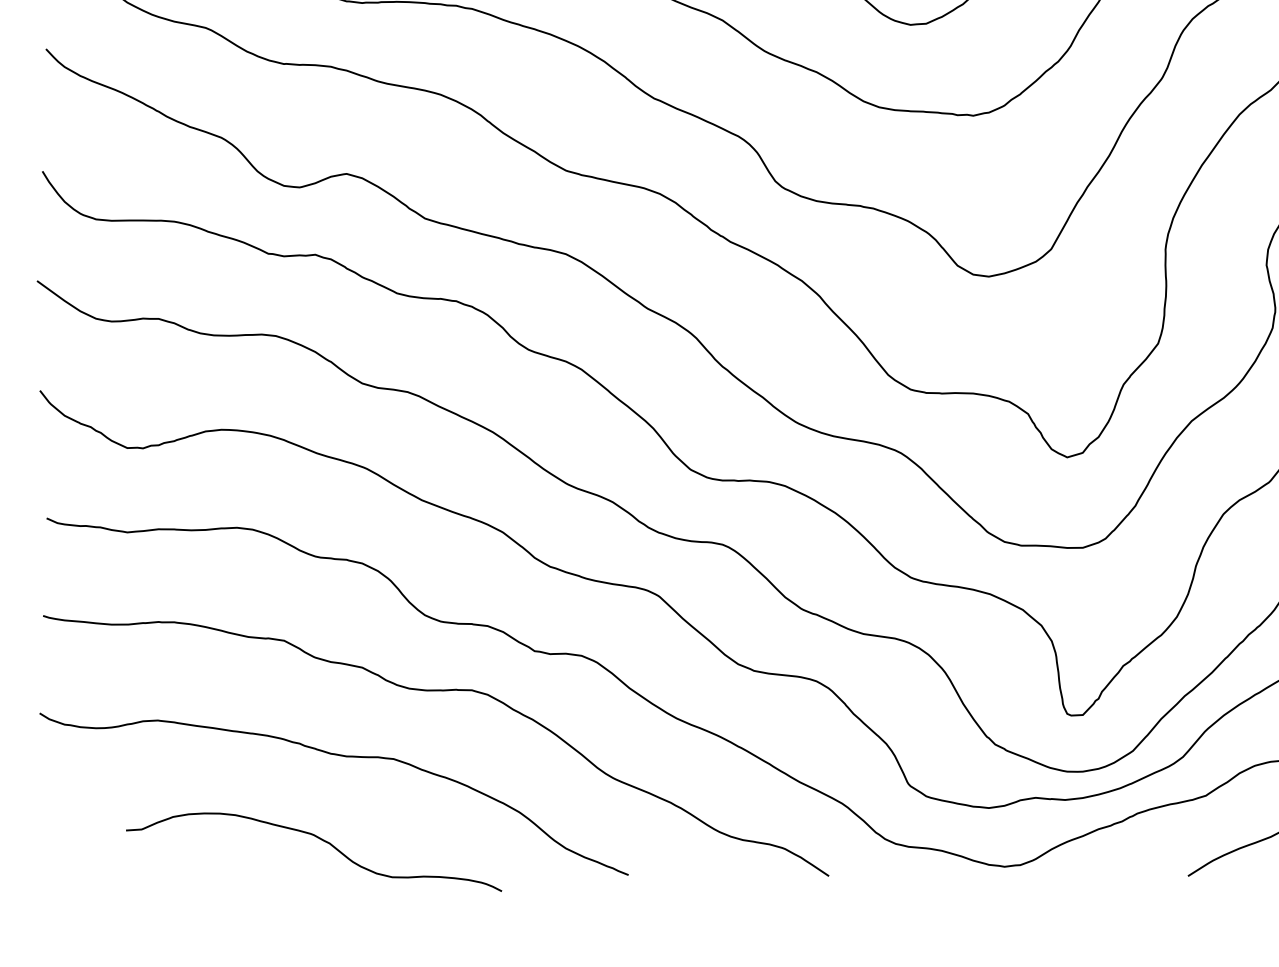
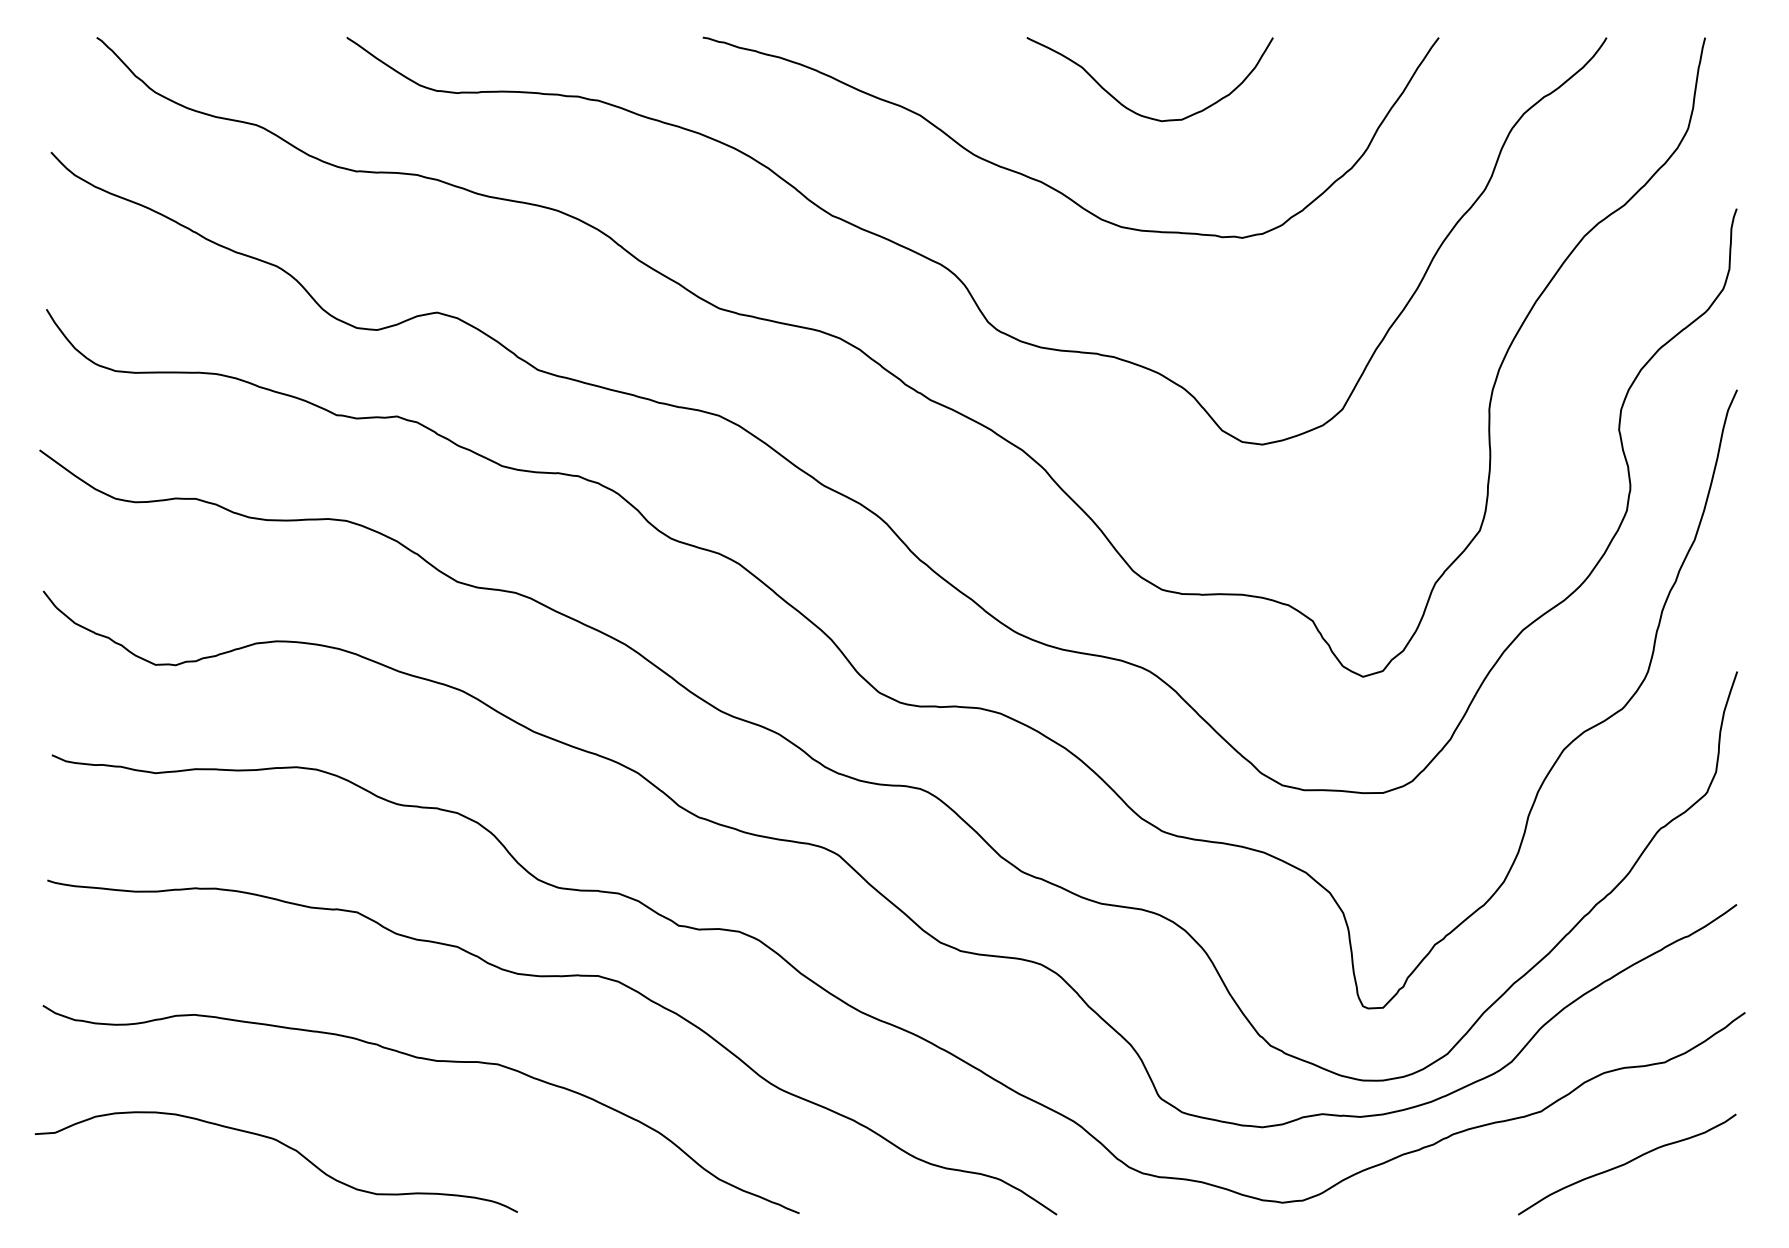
curve: (319, 839) -> (283, 1145), moved

